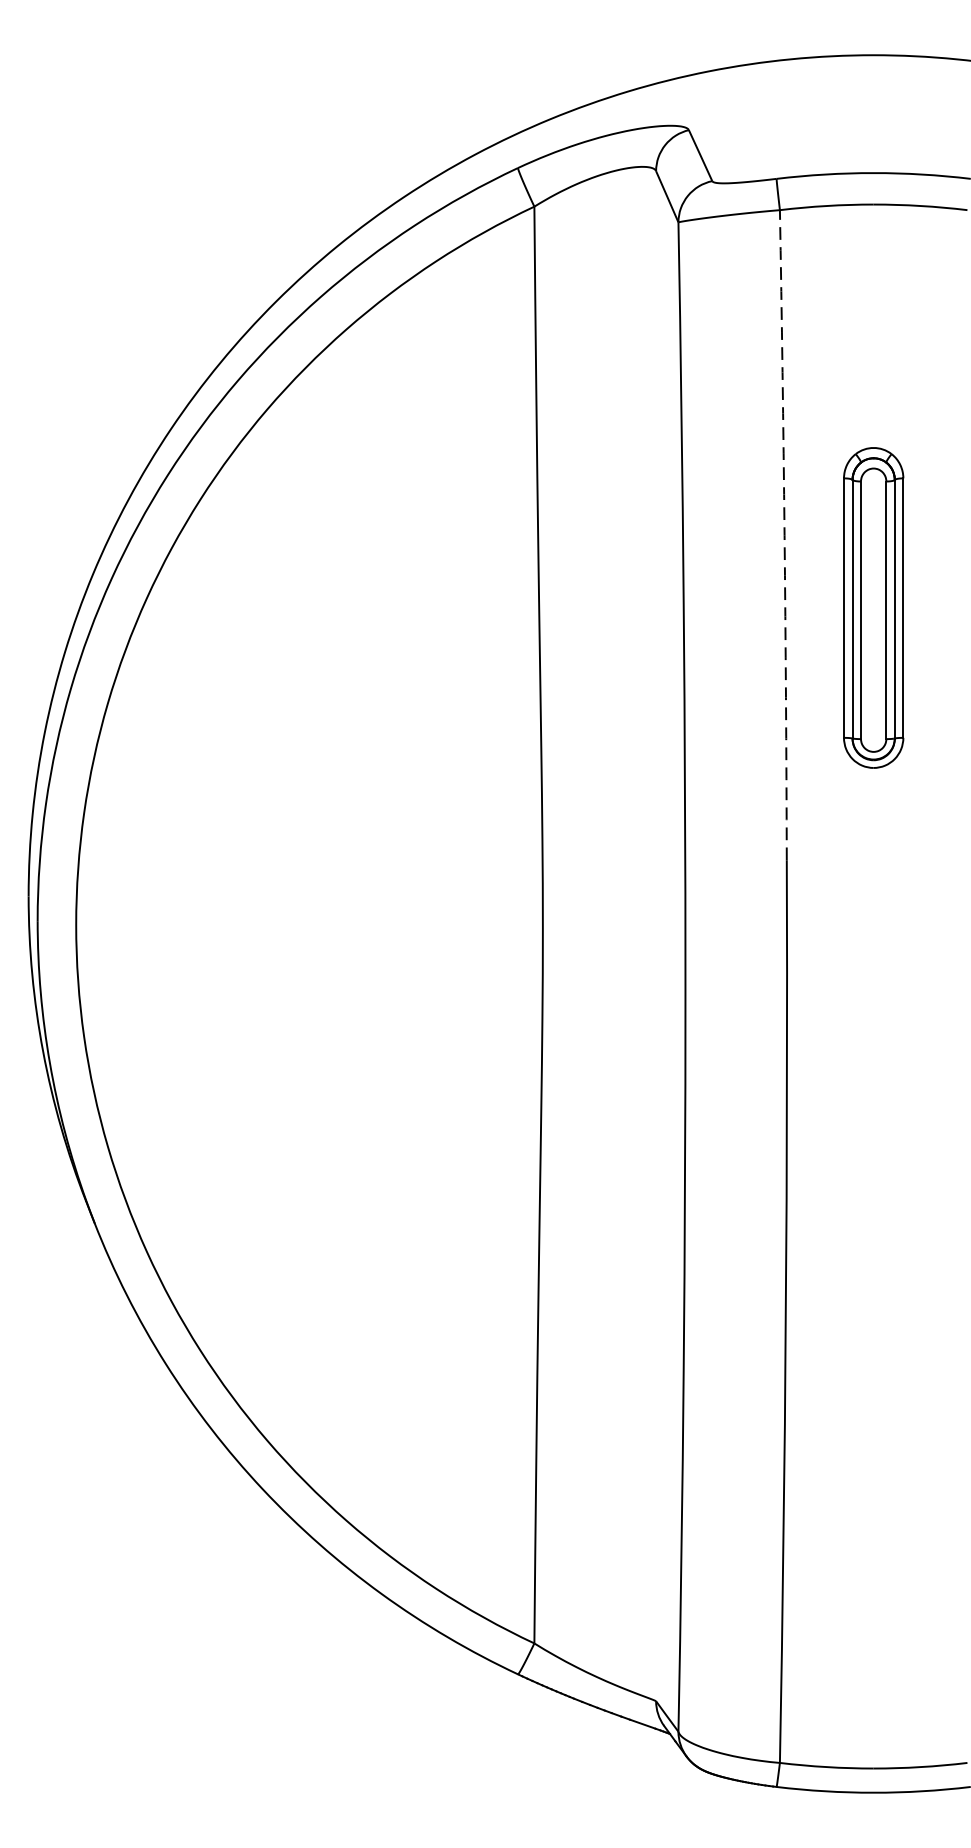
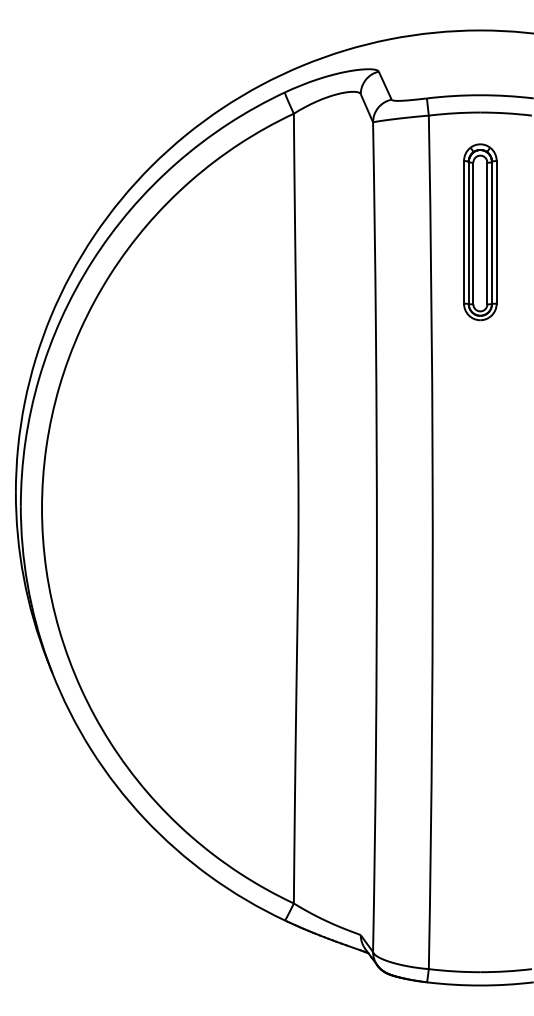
arc: (784, 535) -> (431, 294), dashed -> solid
part: (873, 608) -> (480, 232), moved

